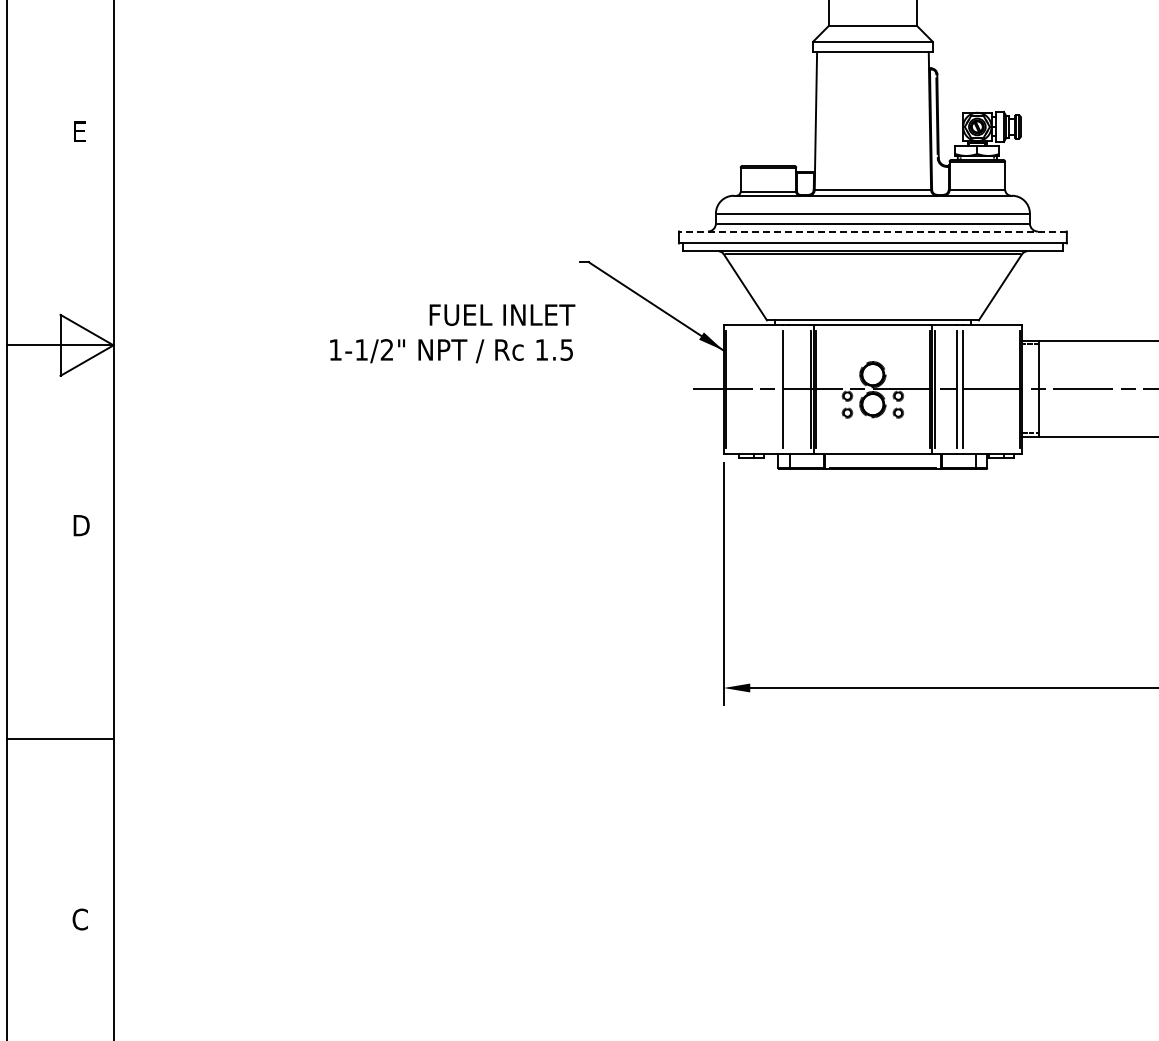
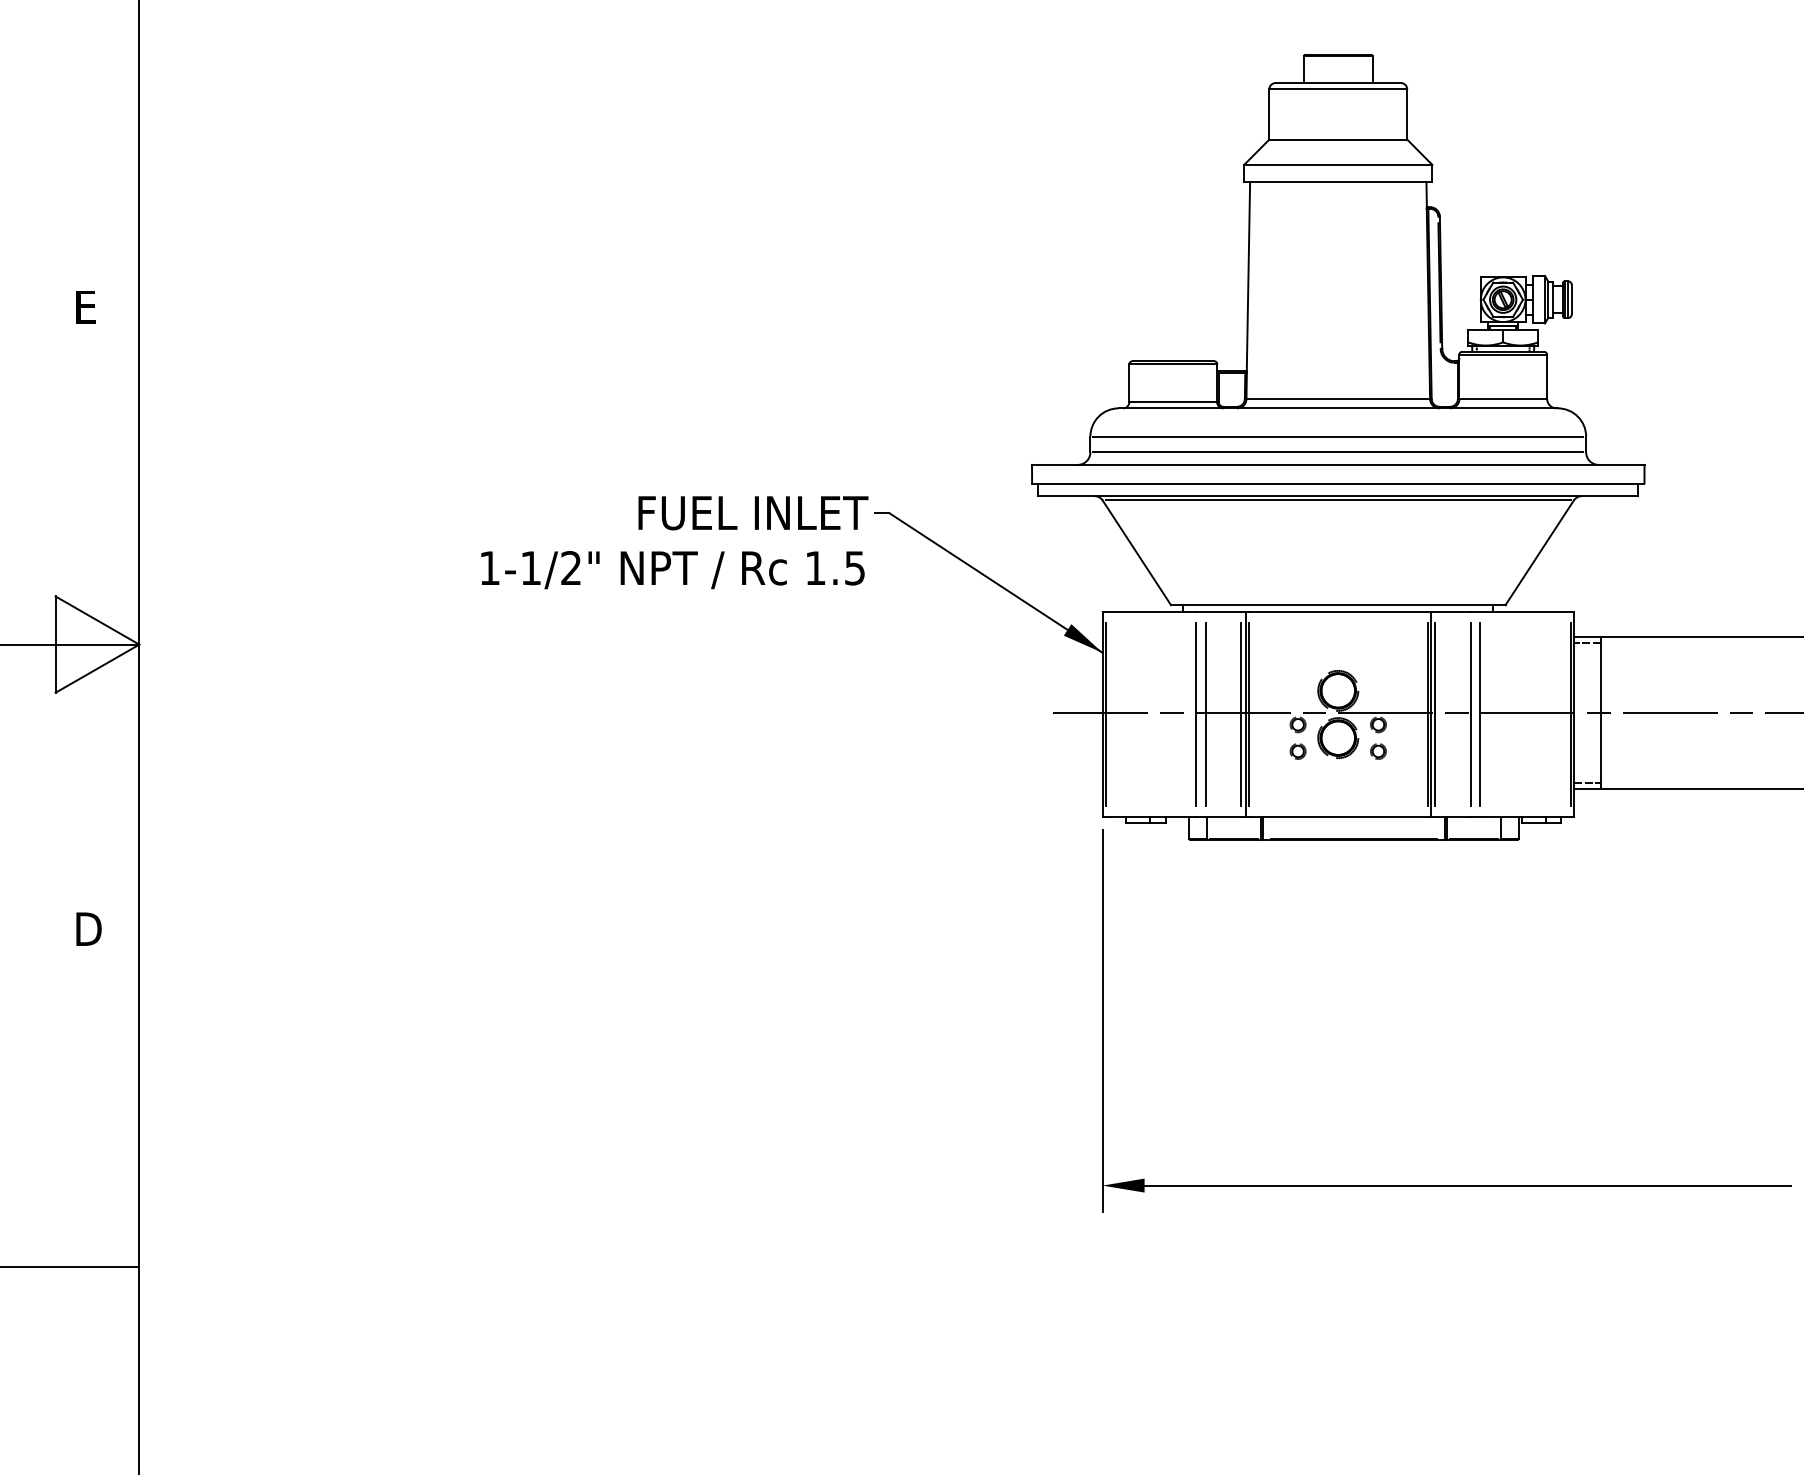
line: (872, 231) -> (1337, 464), dashed -> solid
text: (452, 333) -> (674, 542), moved
line: (788, 389) -> (1204, 714), added

